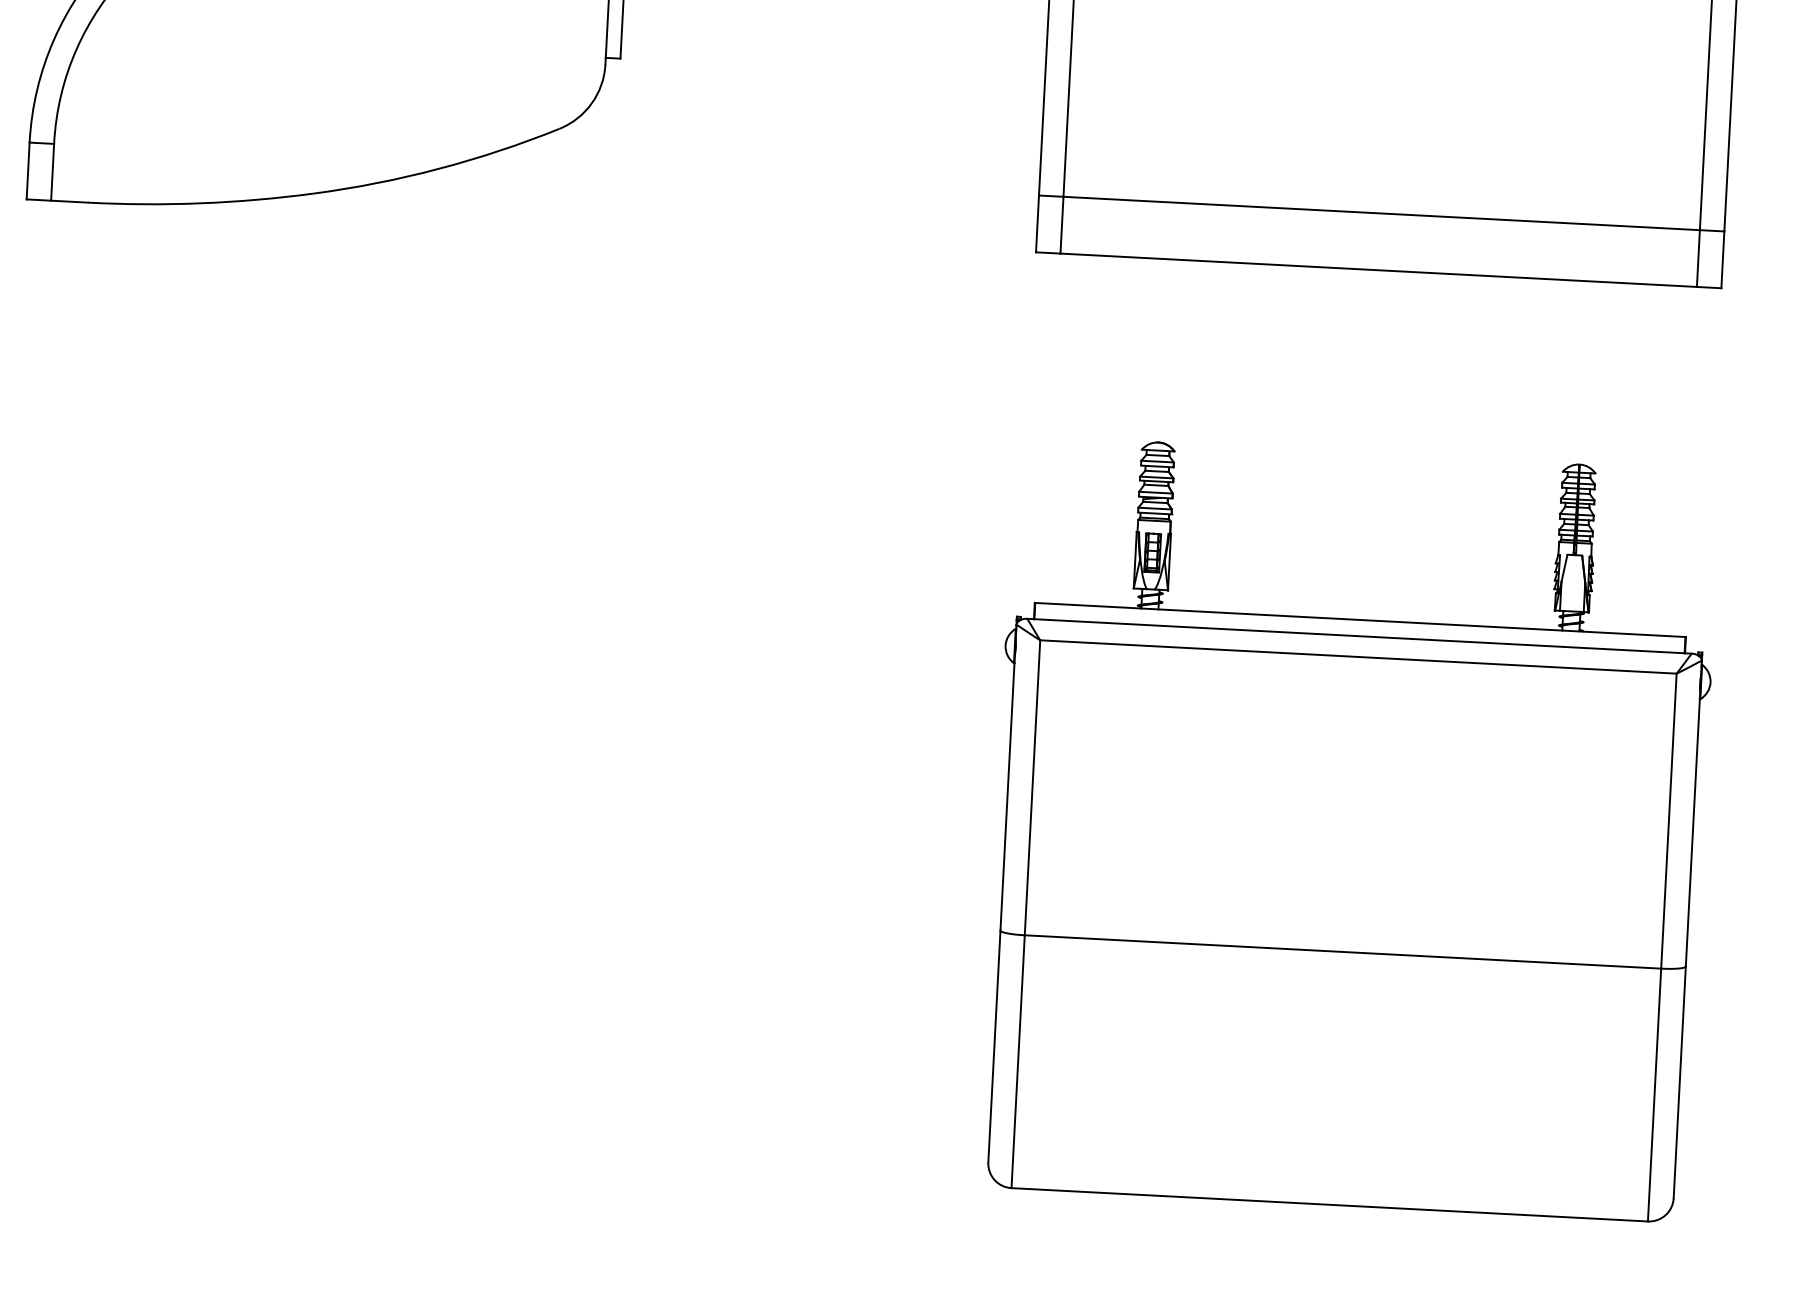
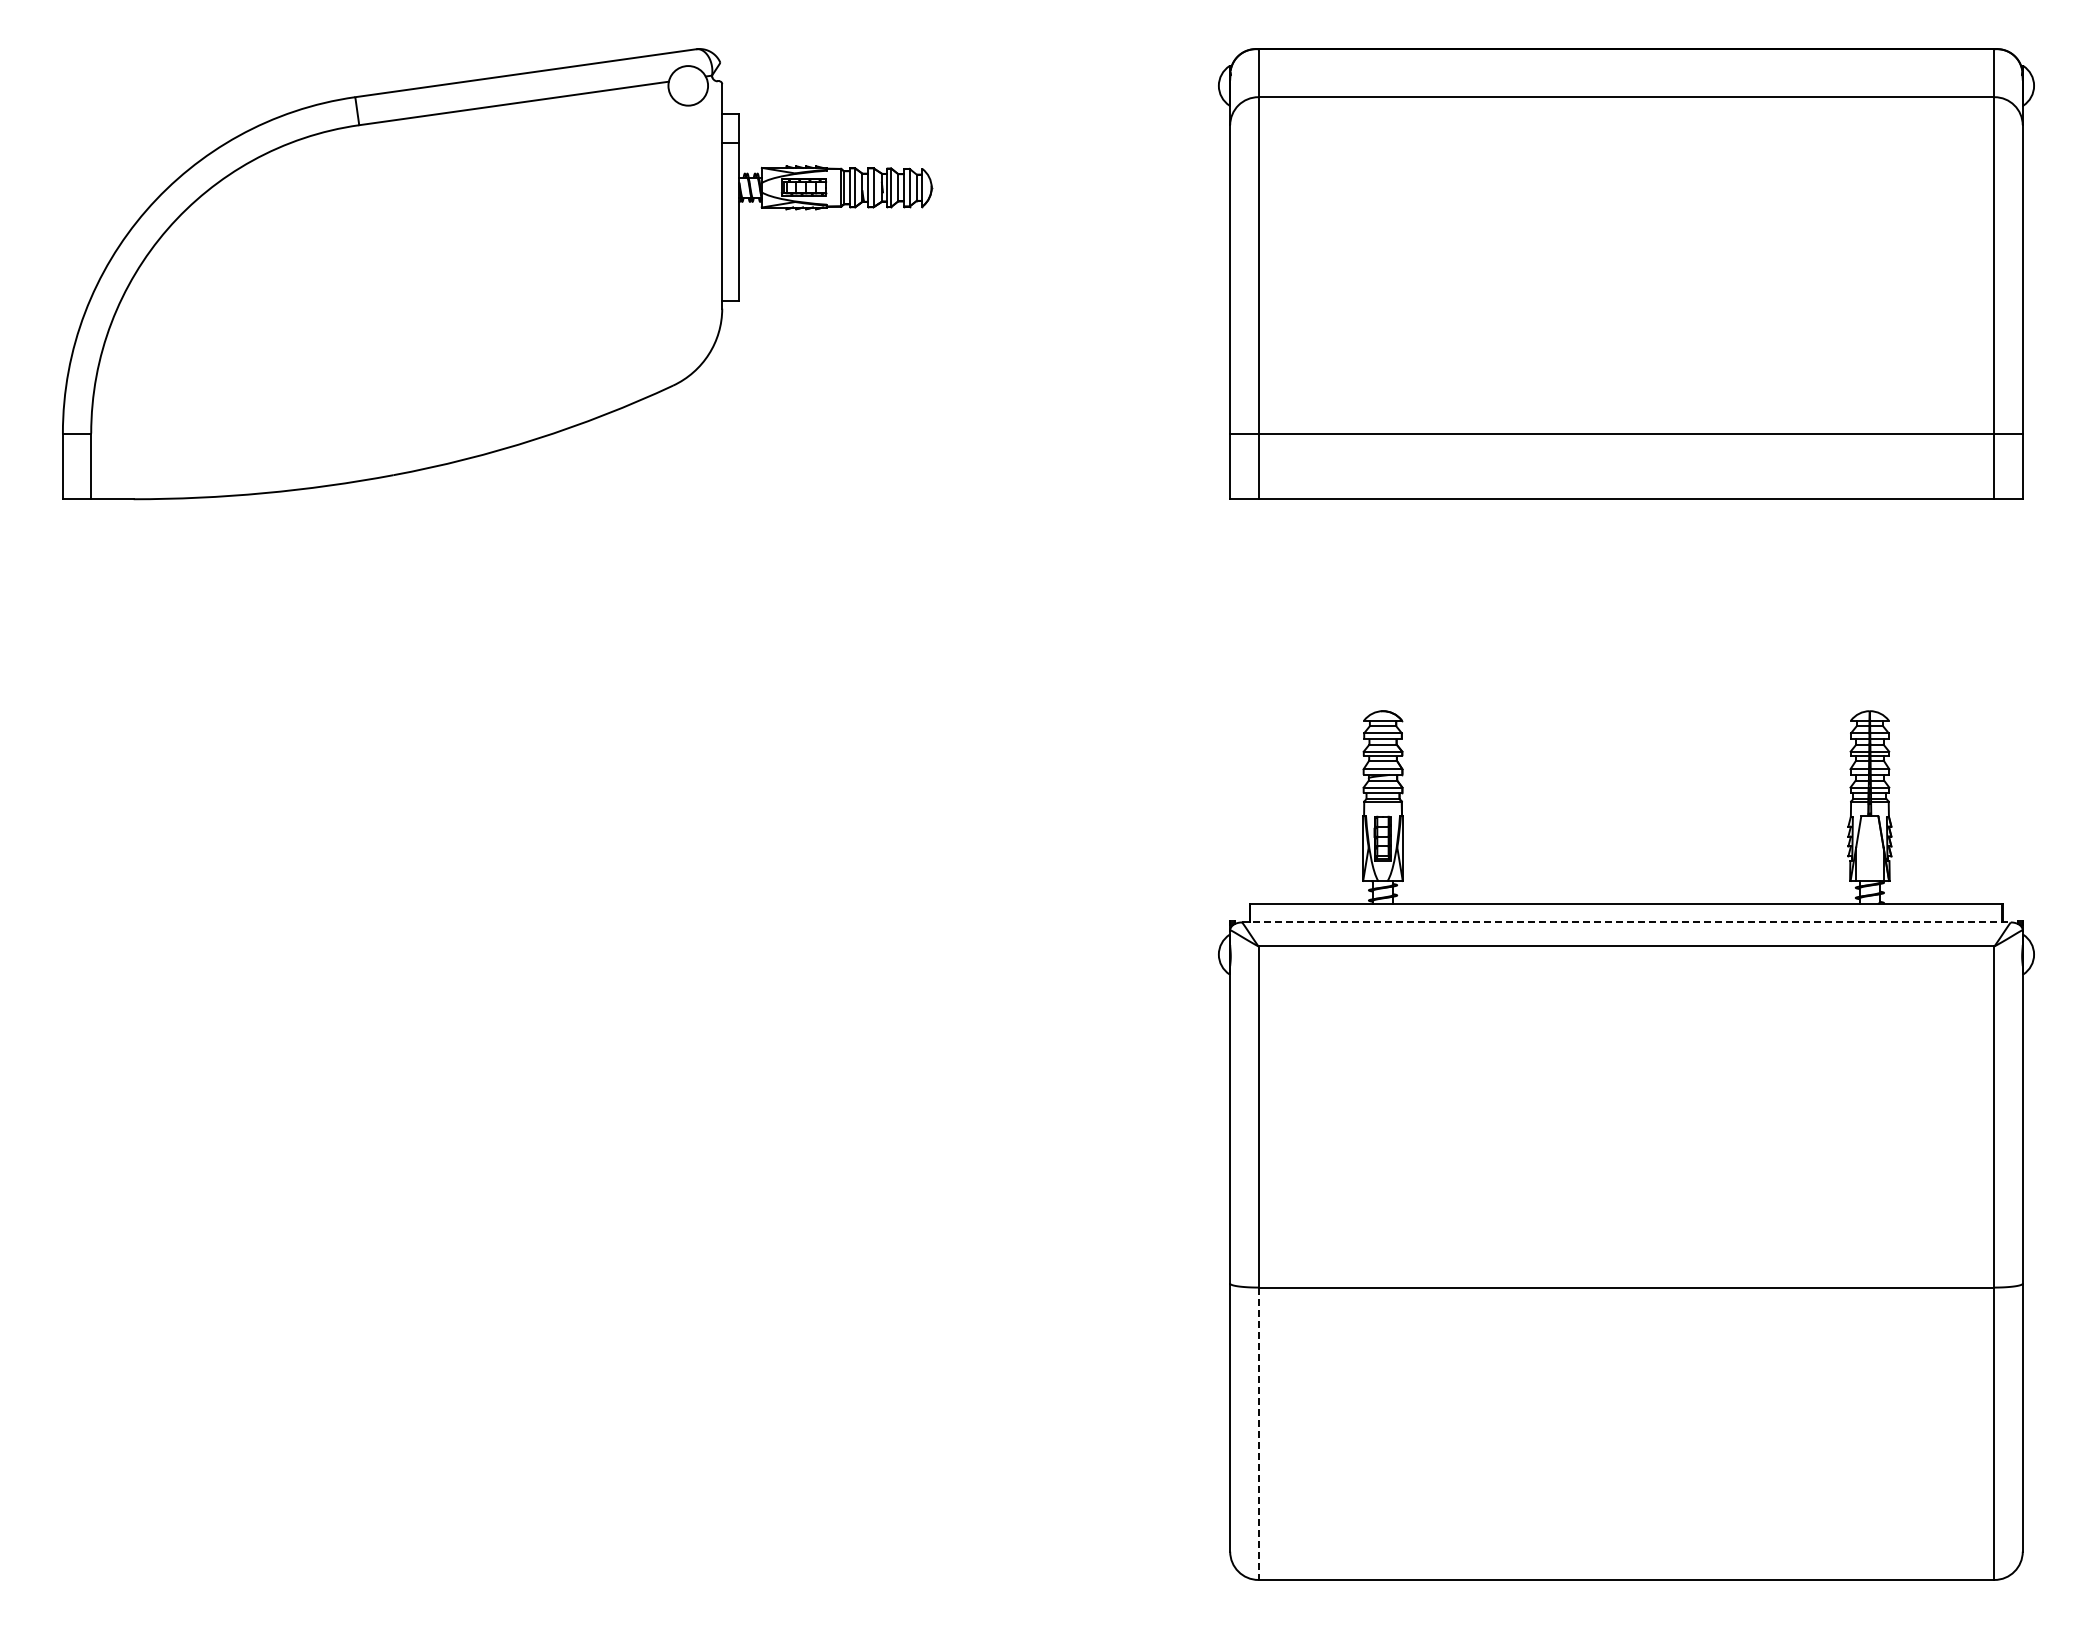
line: (1359, 636) -> (1626, 922), solid -> dashed
line: (1018, 1062) -> (1258, 1434), solid -> dashed

